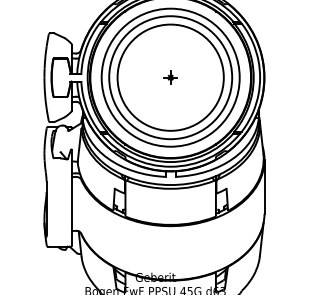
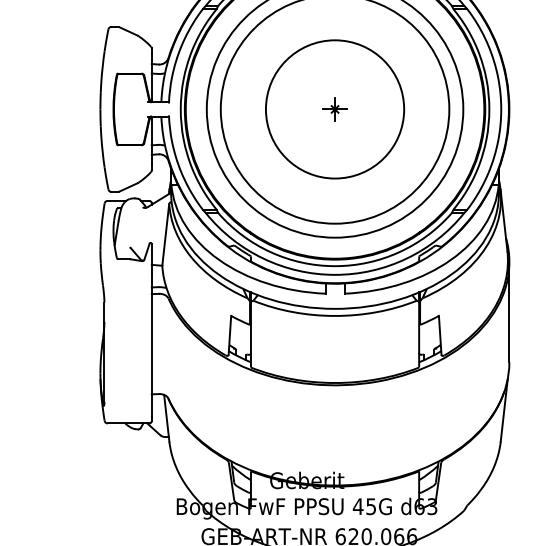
circle: (170, 77) -> (334, 109), size x0.7

